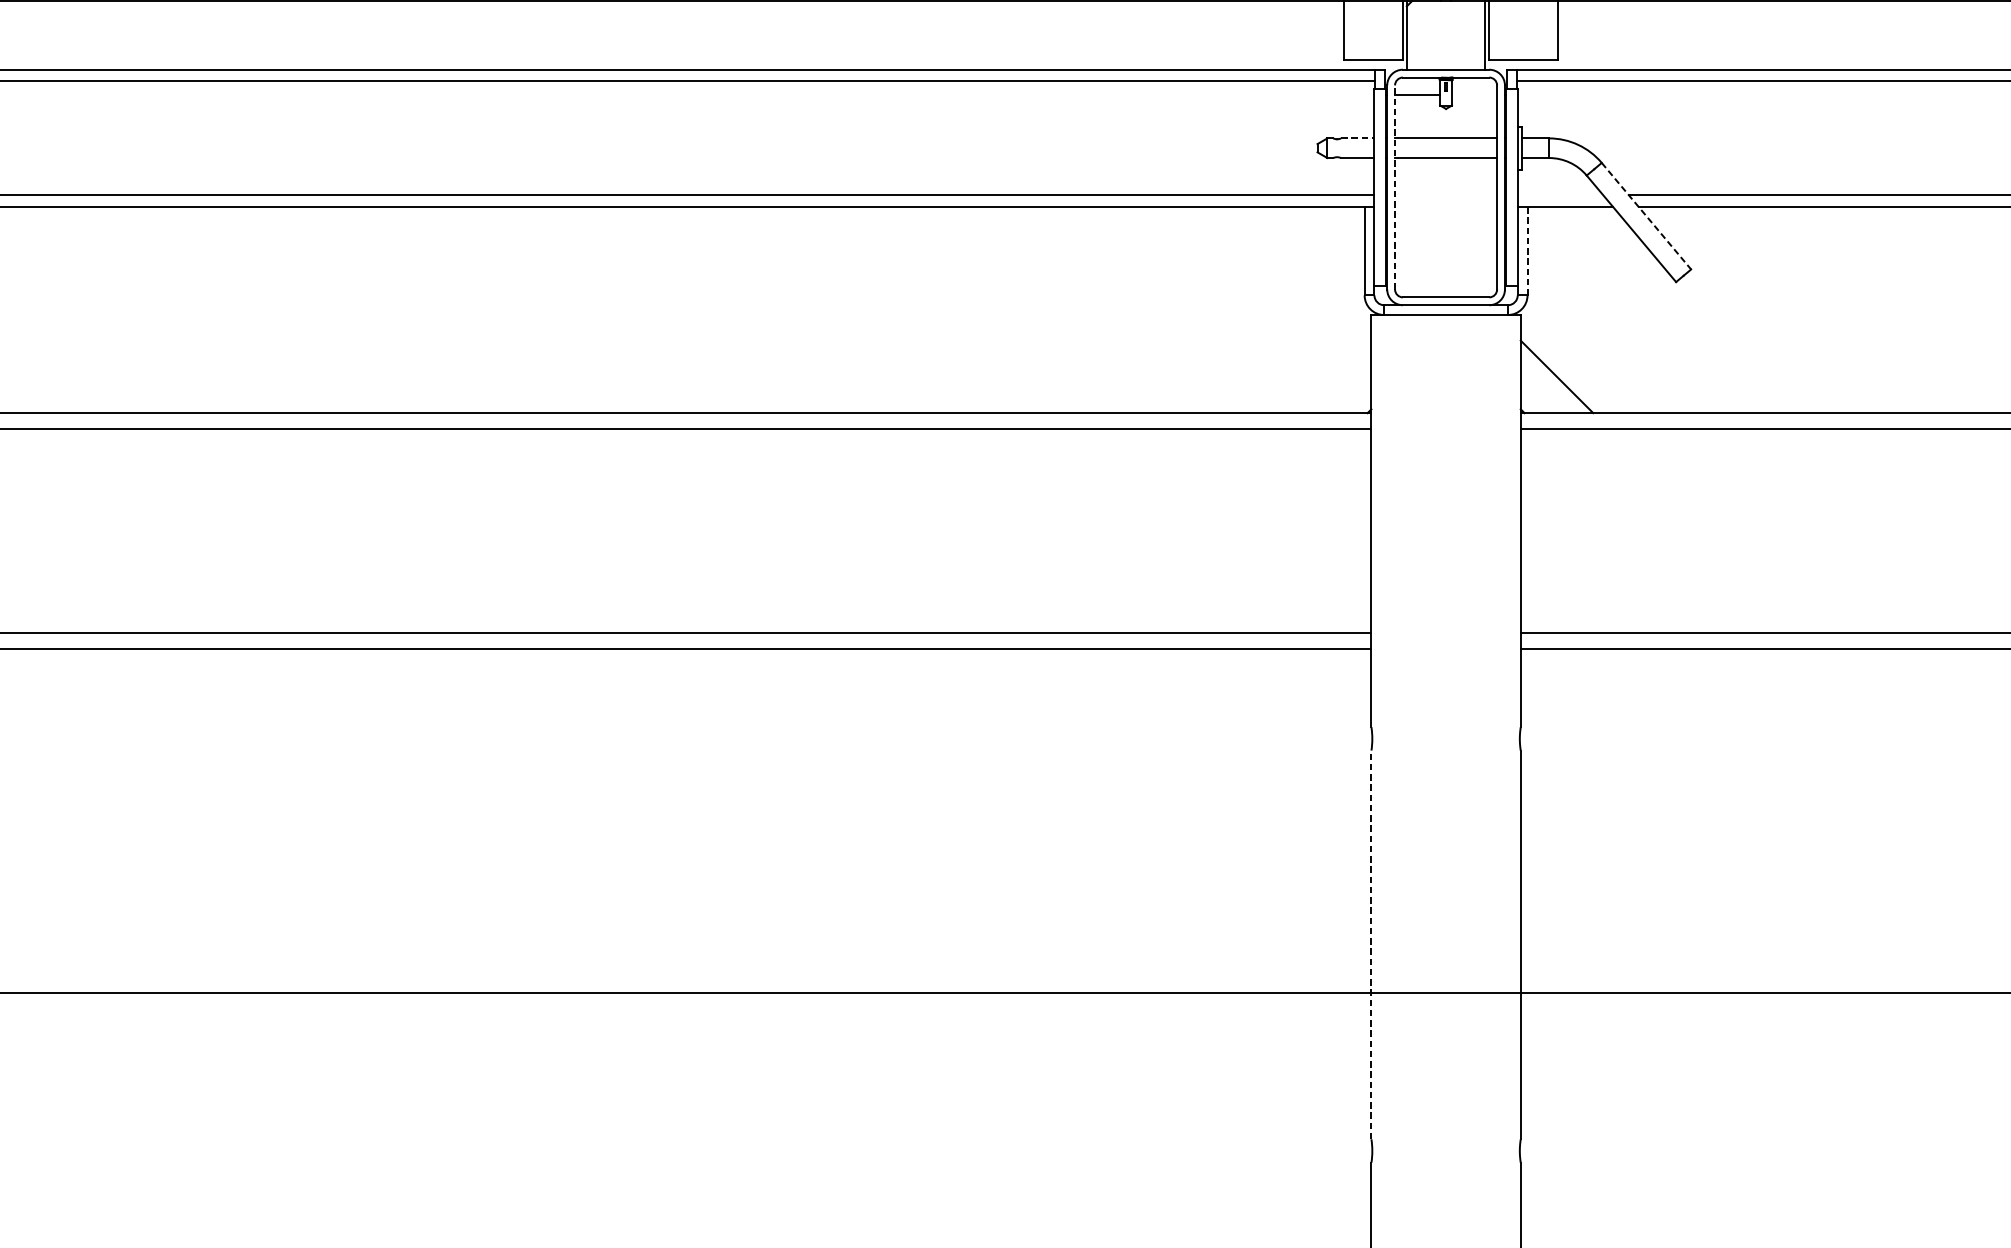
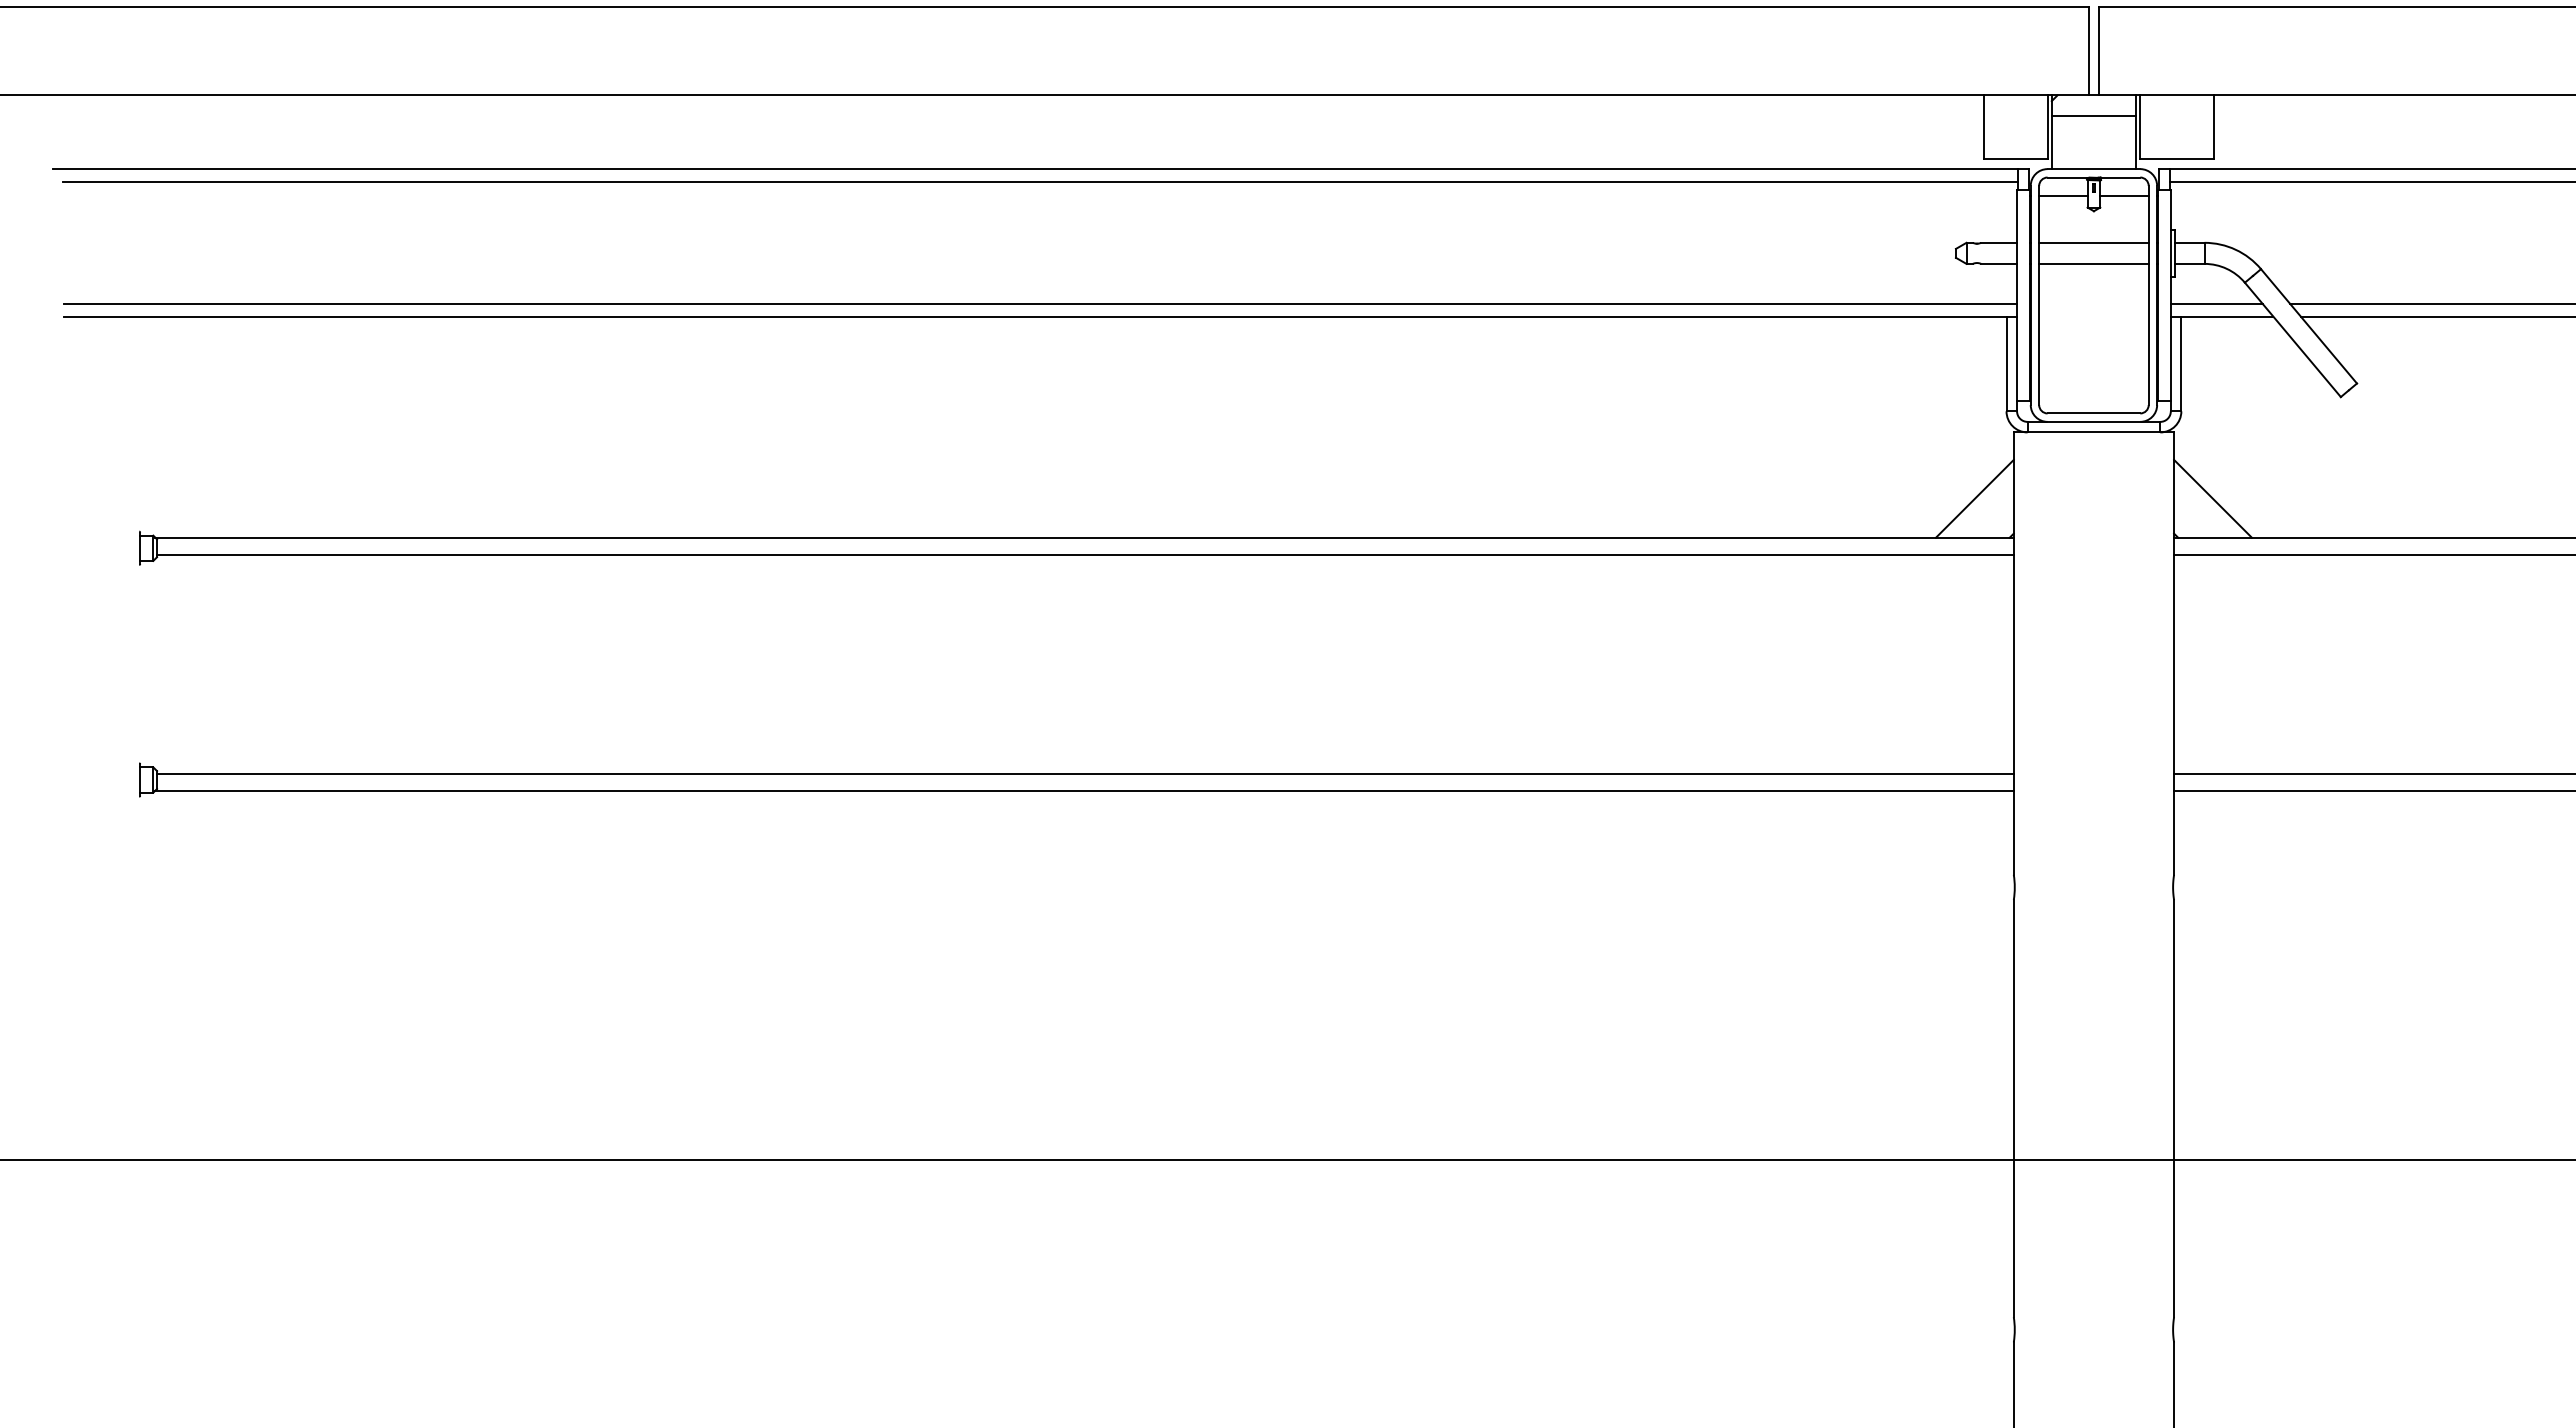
line: (1445, 20) -> (2093, 116), added
line: (1474, 95) -> (2124, 196), added
line: (1358, 138) -> (1999, 242), dashed -> solid
line: (1395, 187) -> (2039, 295), dashed -> solid
line: (1560, 194) -> (2216, 303), added
line: (1646, 216) -> (2309, 326), dashed -> solid
line: (1527, 251) -> (2181, 364), dashed -> solid
line: (1334, 376) -> (1974, 498), added
line: (1371, 944) -> (2013, 1108), dashed -> solid

